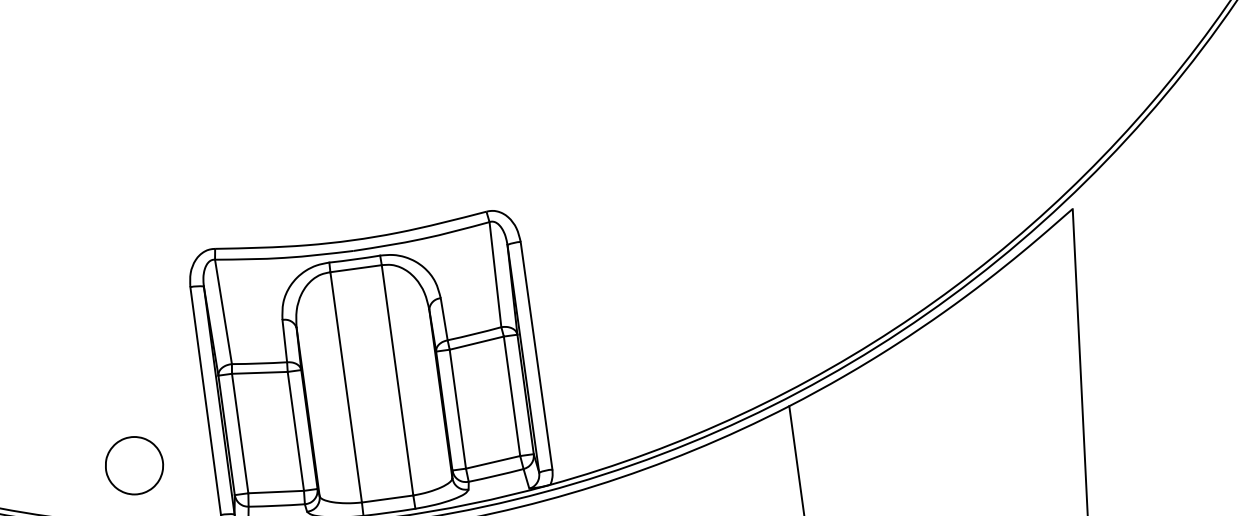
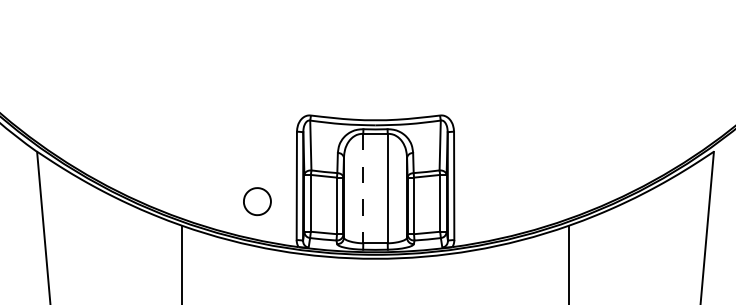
line: (346, 387) -> (363, 188), solid -> dashed
part: (134, 465) -> (257, 201), moved

